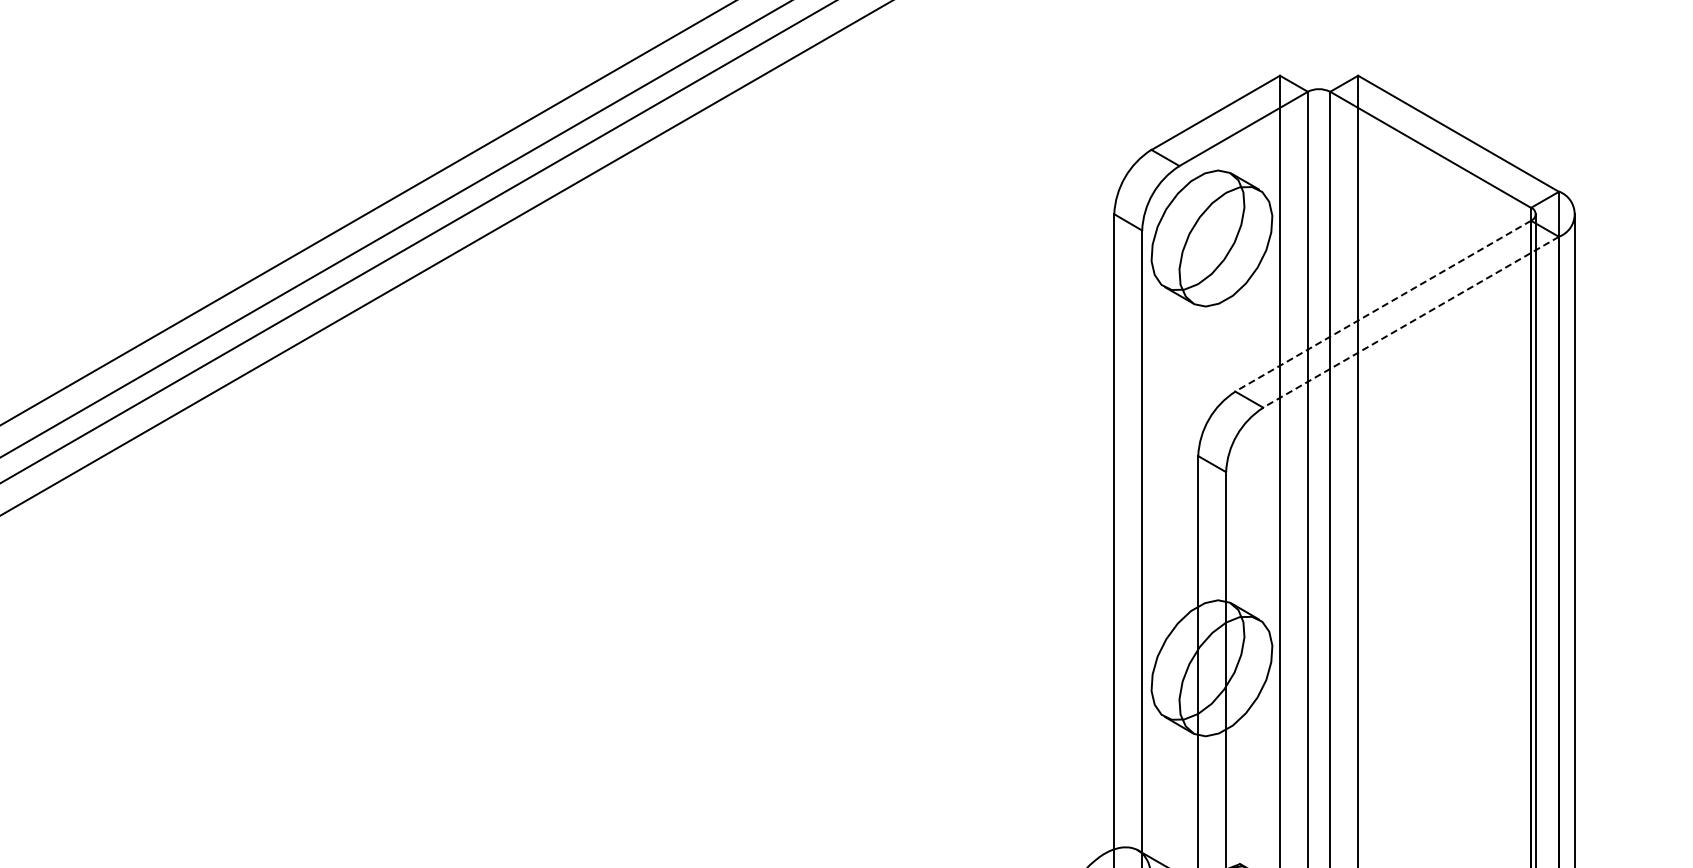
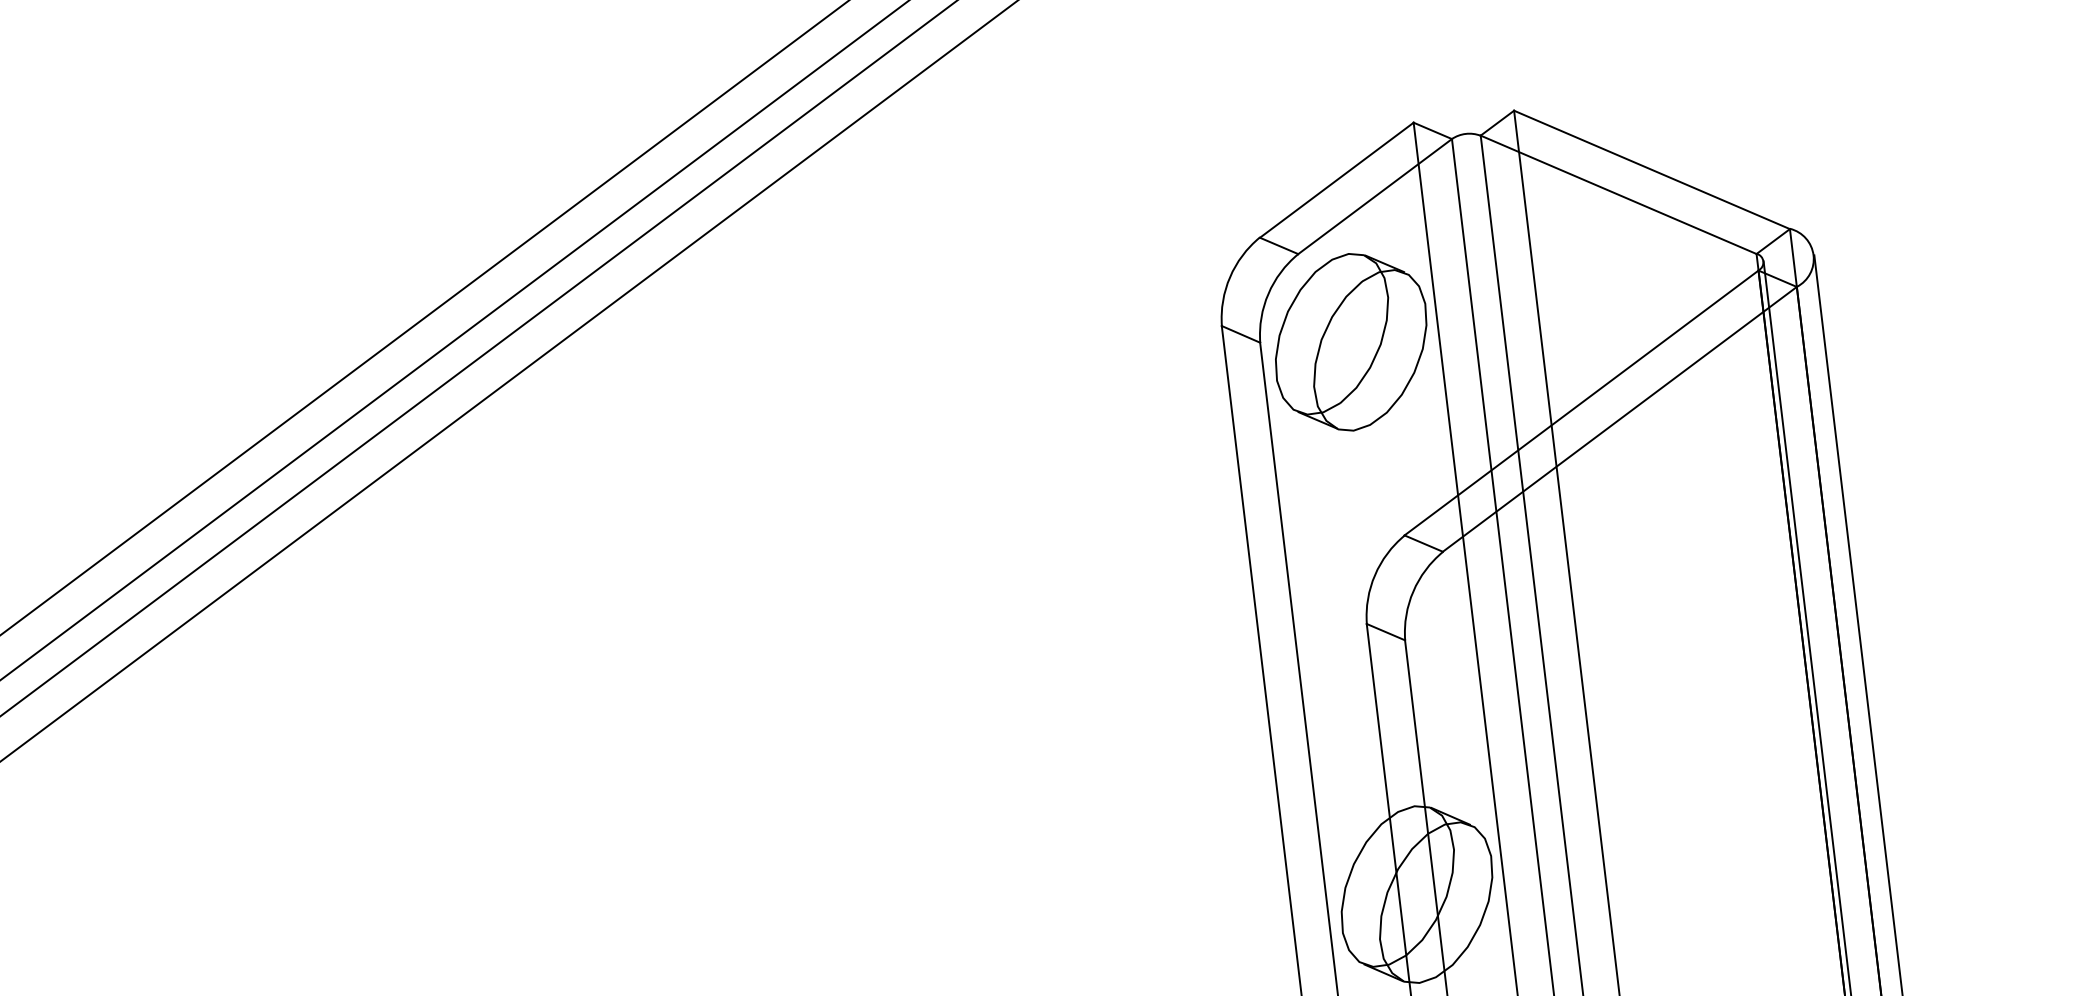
line: (1383, 306) -> (1582, 403), dashed -> solid
line: (1411, 322) -> (1620, 419), dashed -> solid

